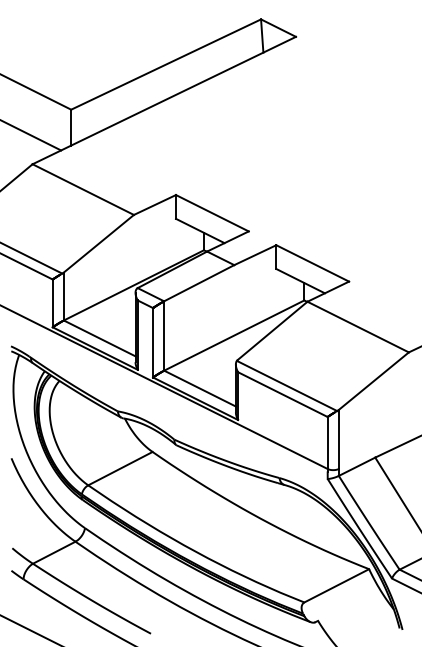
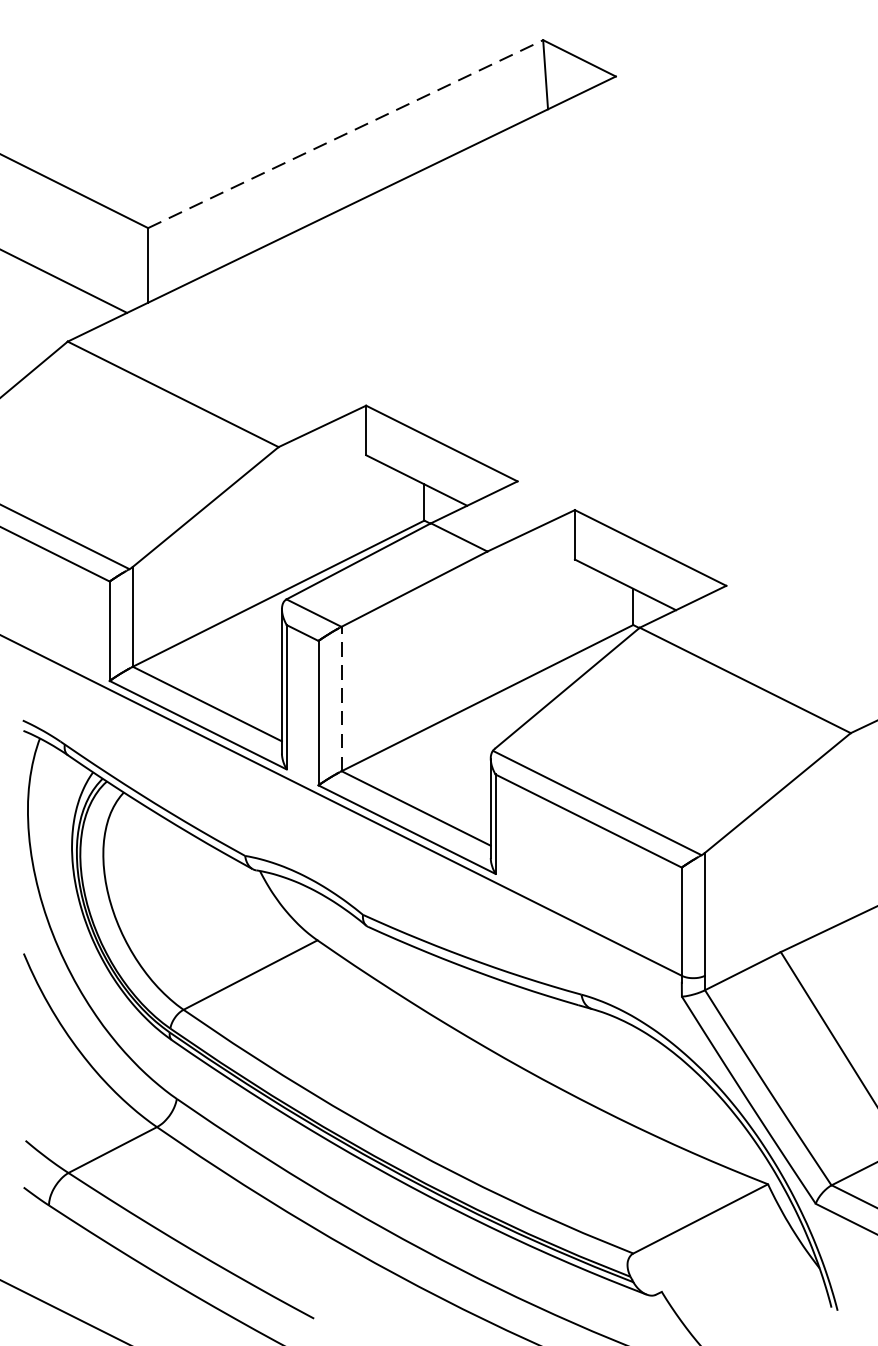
line: (166, 64) -> (346, 134), solid -> dashed
line: (164, 335) -> (342, 697), solid -> dashed

